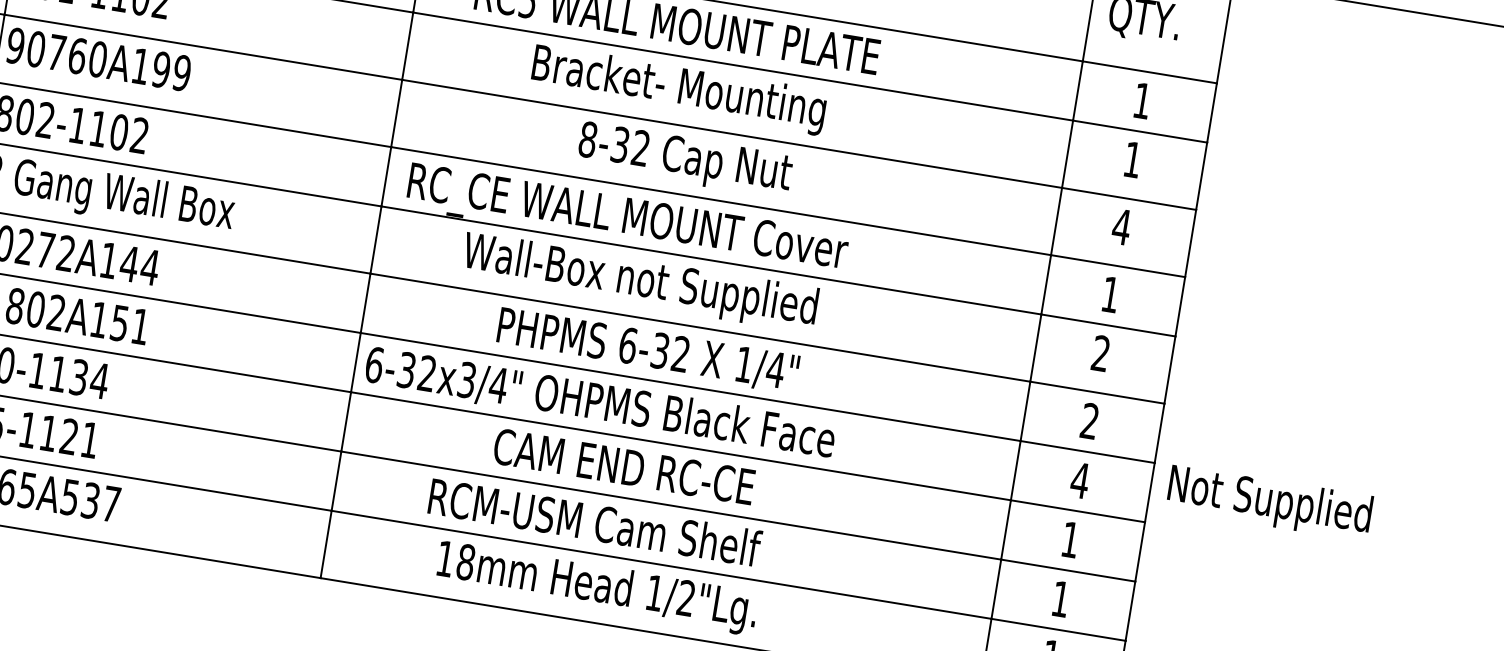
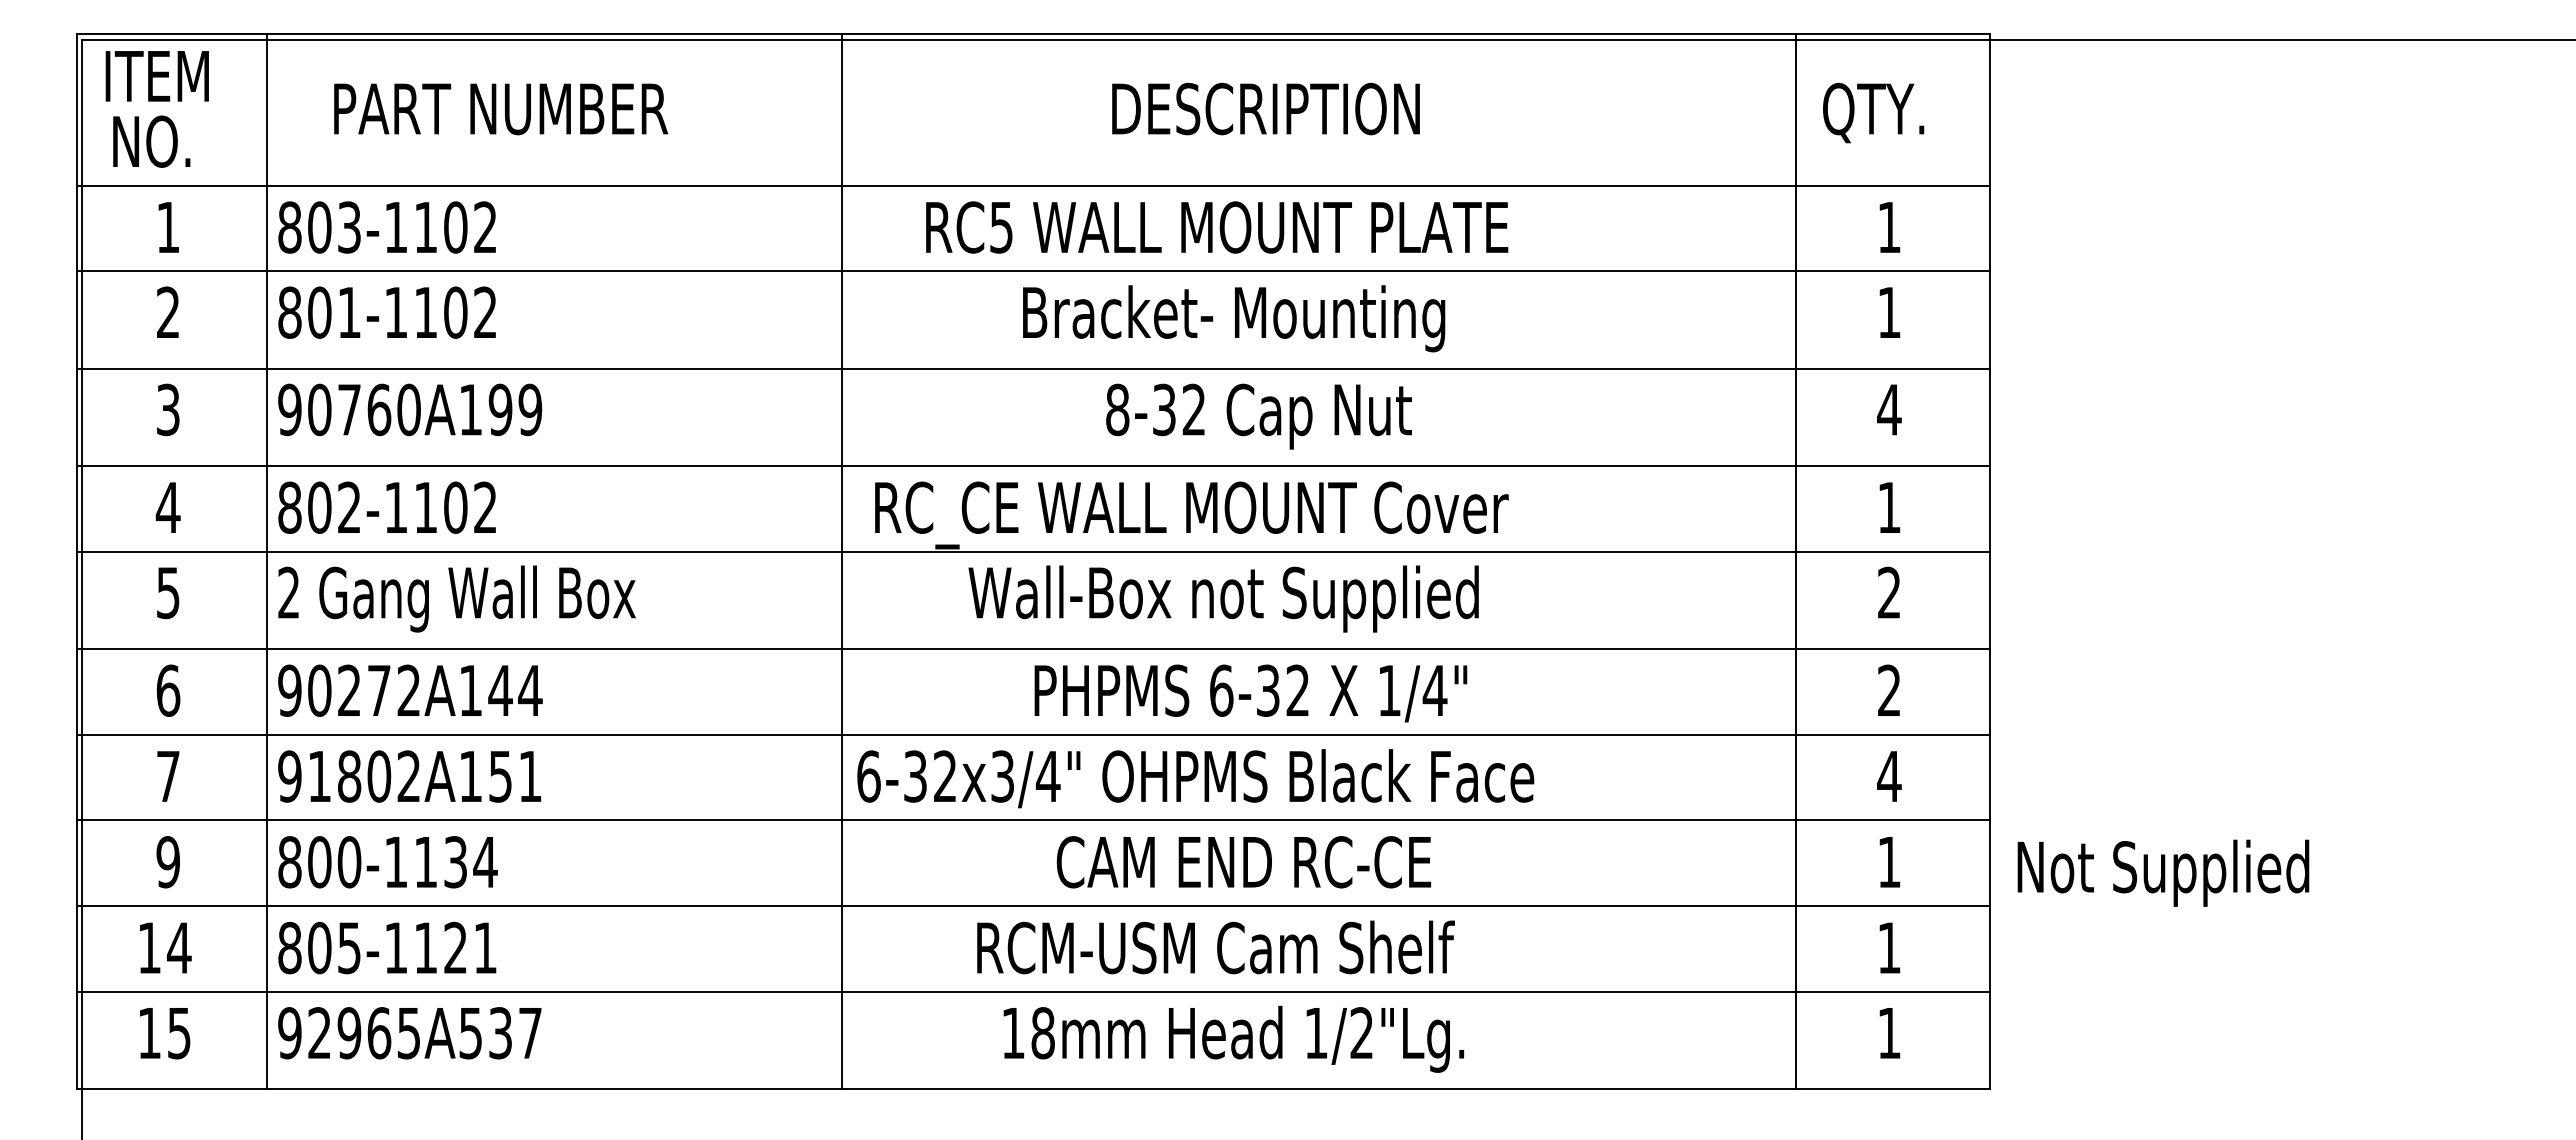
text: (1269, 502) -> (2163, 872), moved

